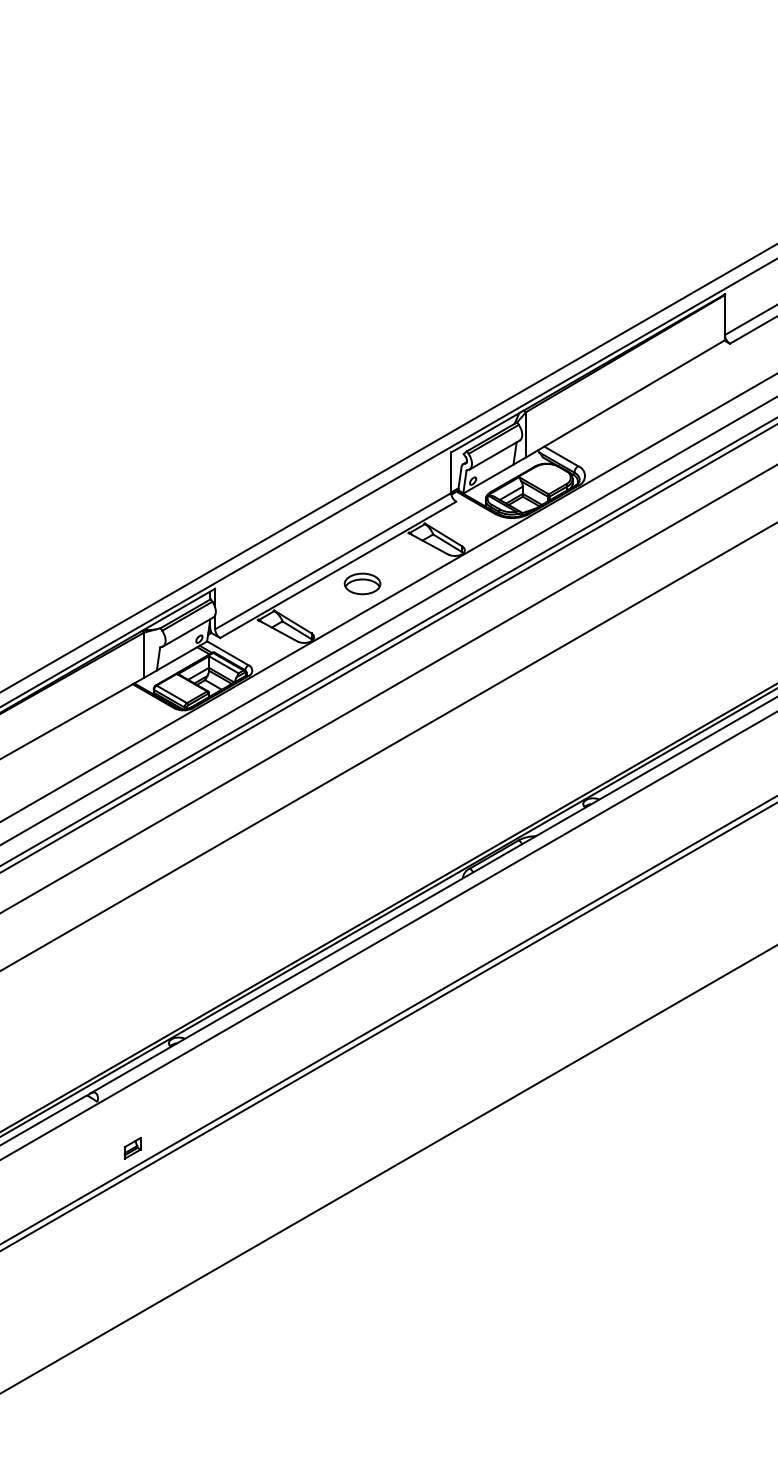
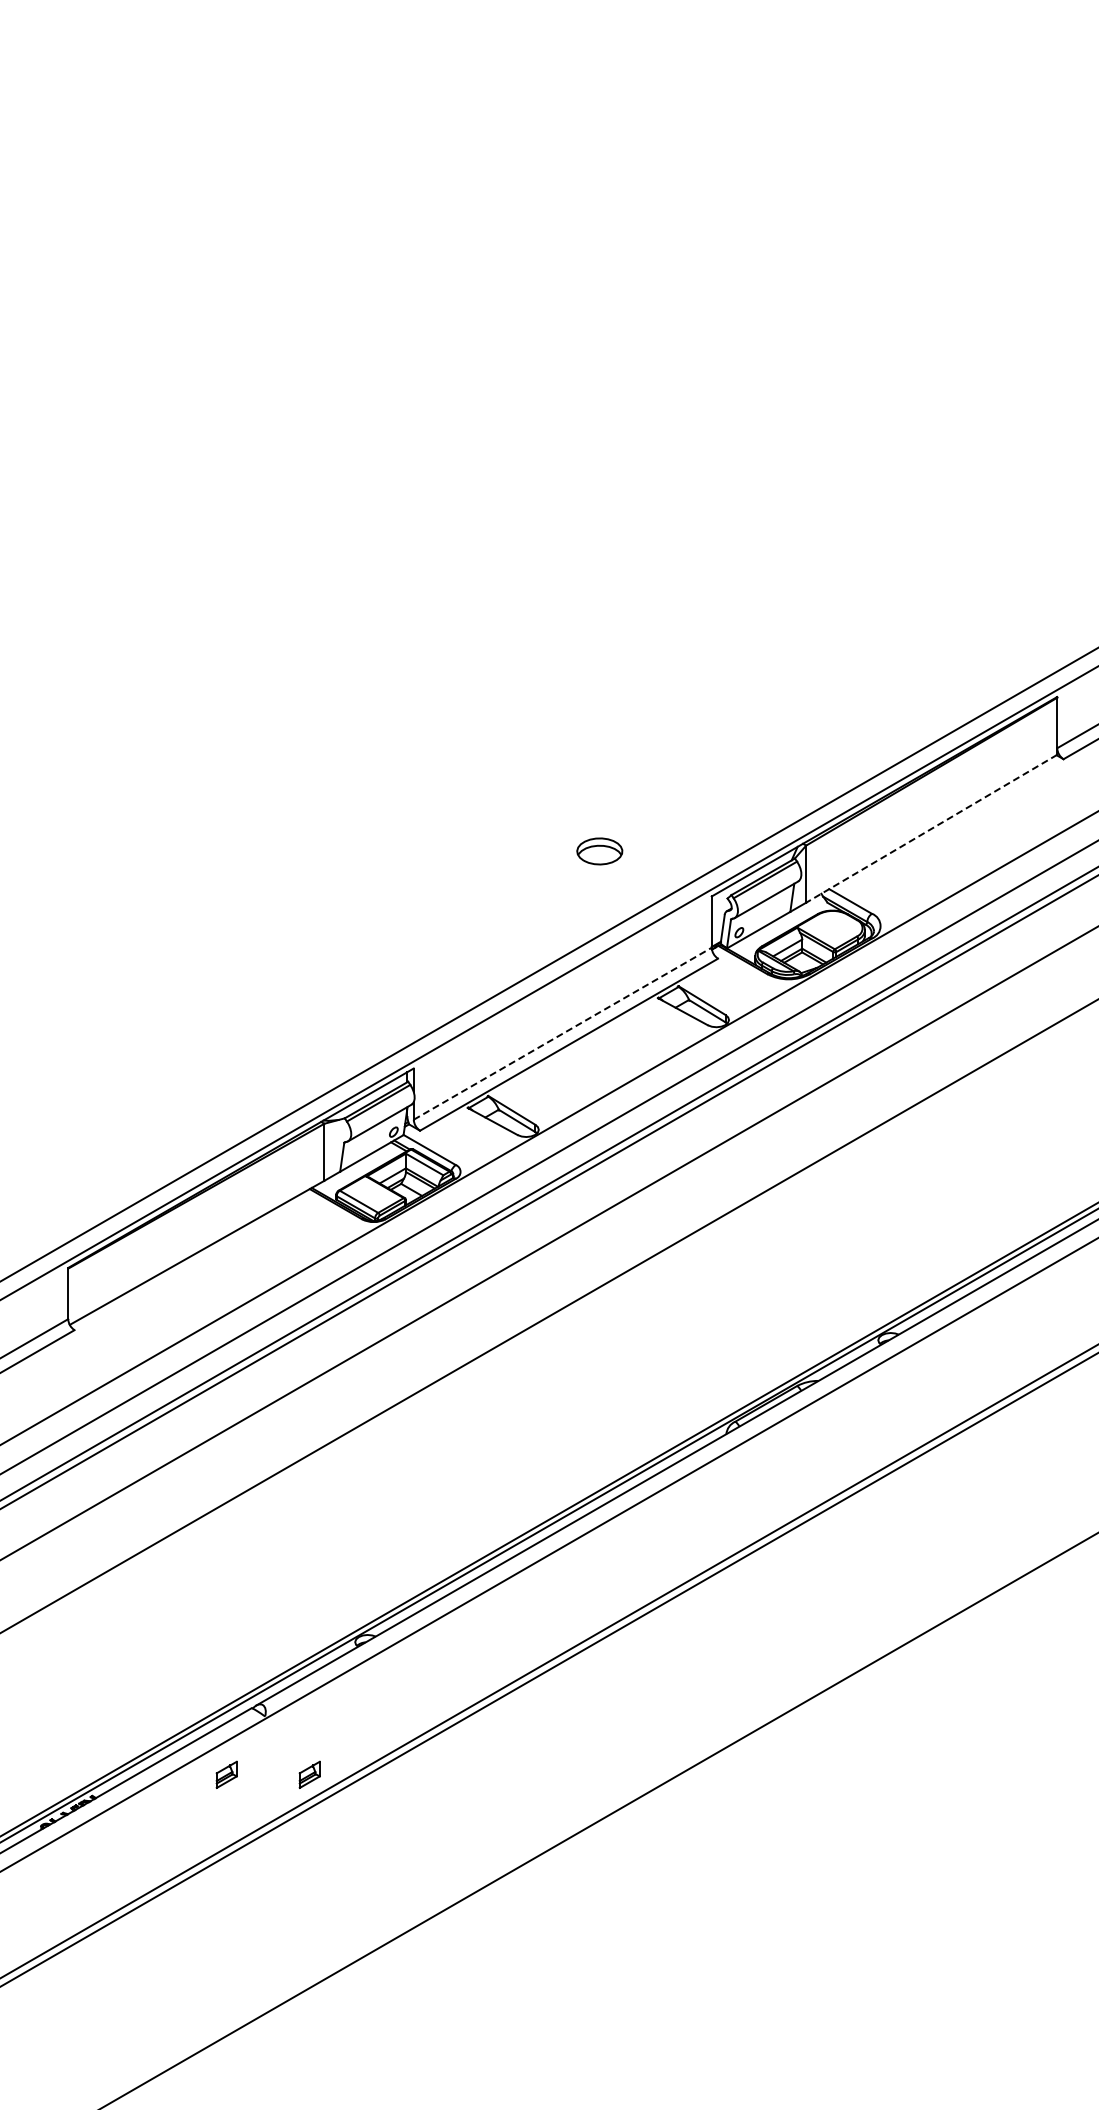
line: (625, 398) -> (931, 828), solid -> dashed
line: (333, 561) -> (563, 1033), solid -> dashed
part: (362, 583) -> (599, 851), moved
part: (66, 1148) -> (226, 1774), added

